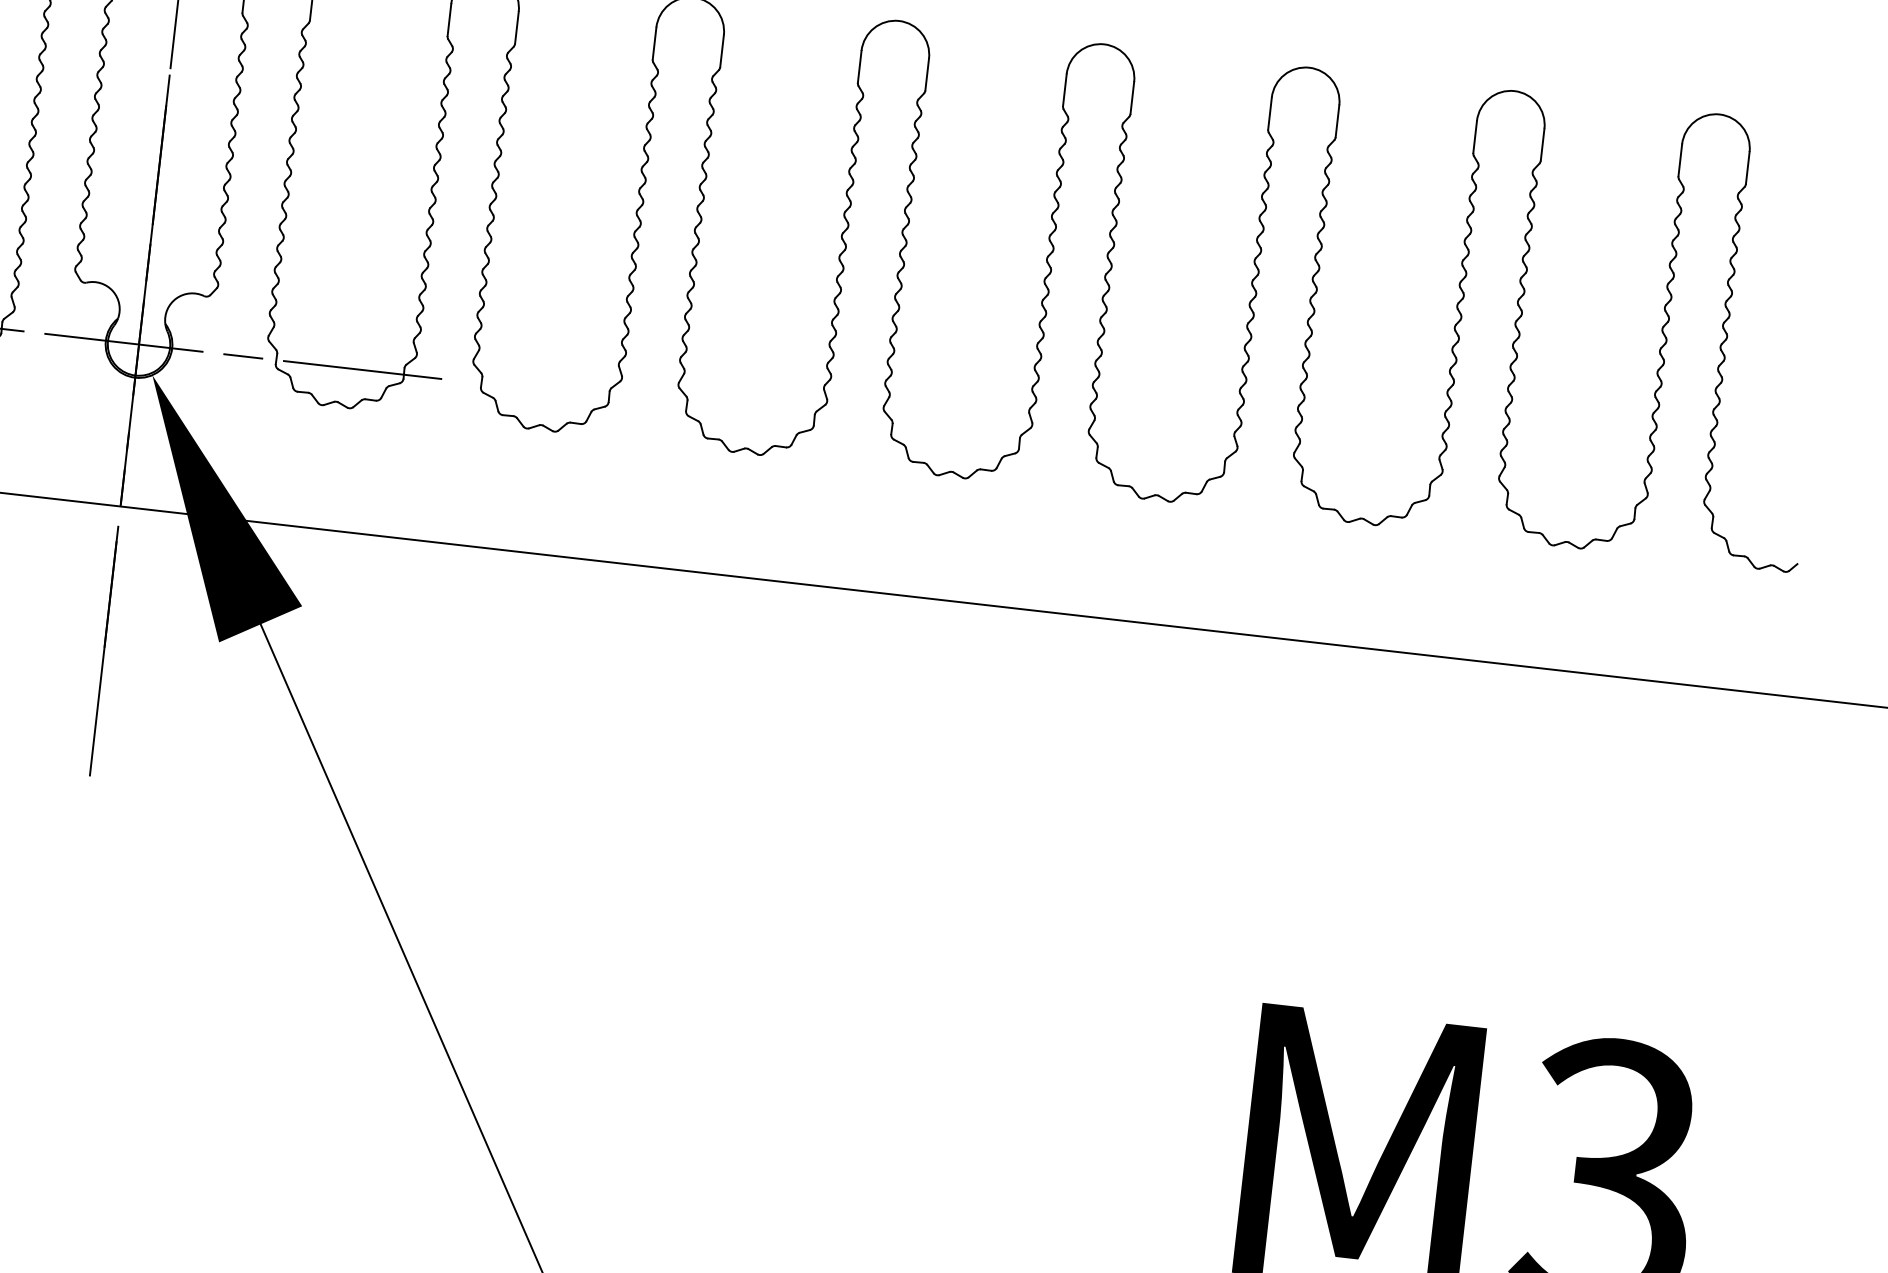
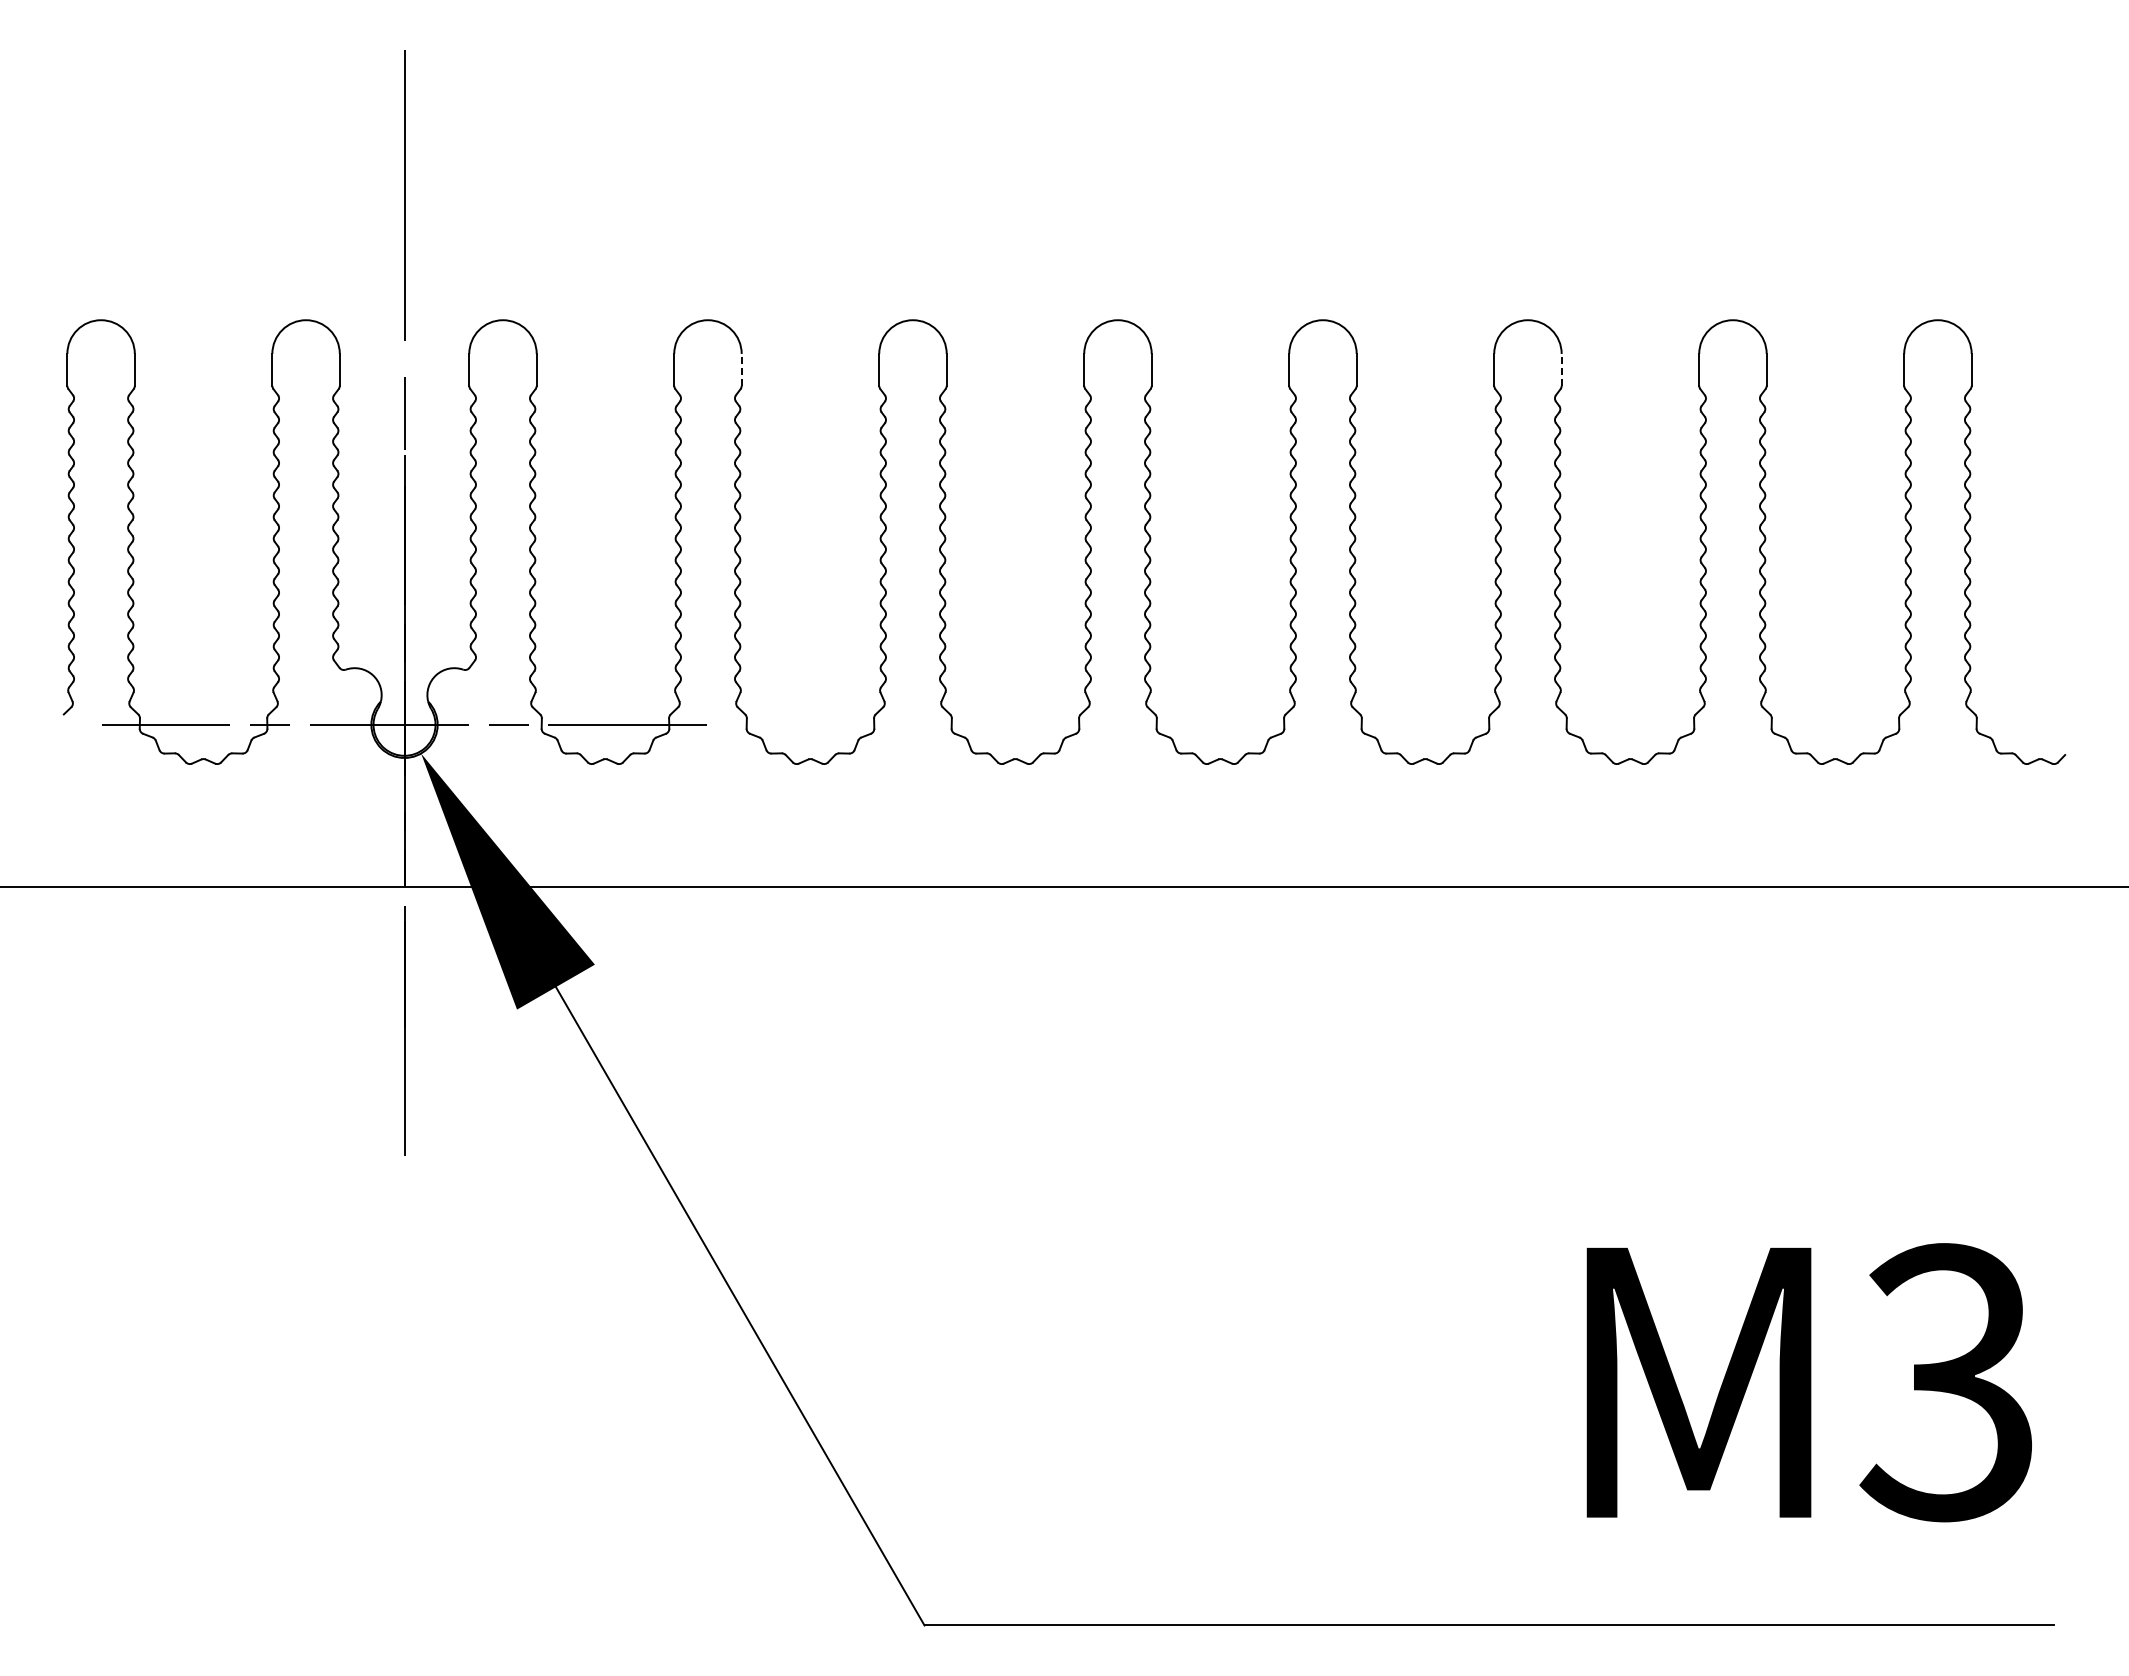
line: (516, 27) -> (741, 369), solid -> dashed
line: (1337, 120) -> (1561, 369), solid -> dashed

